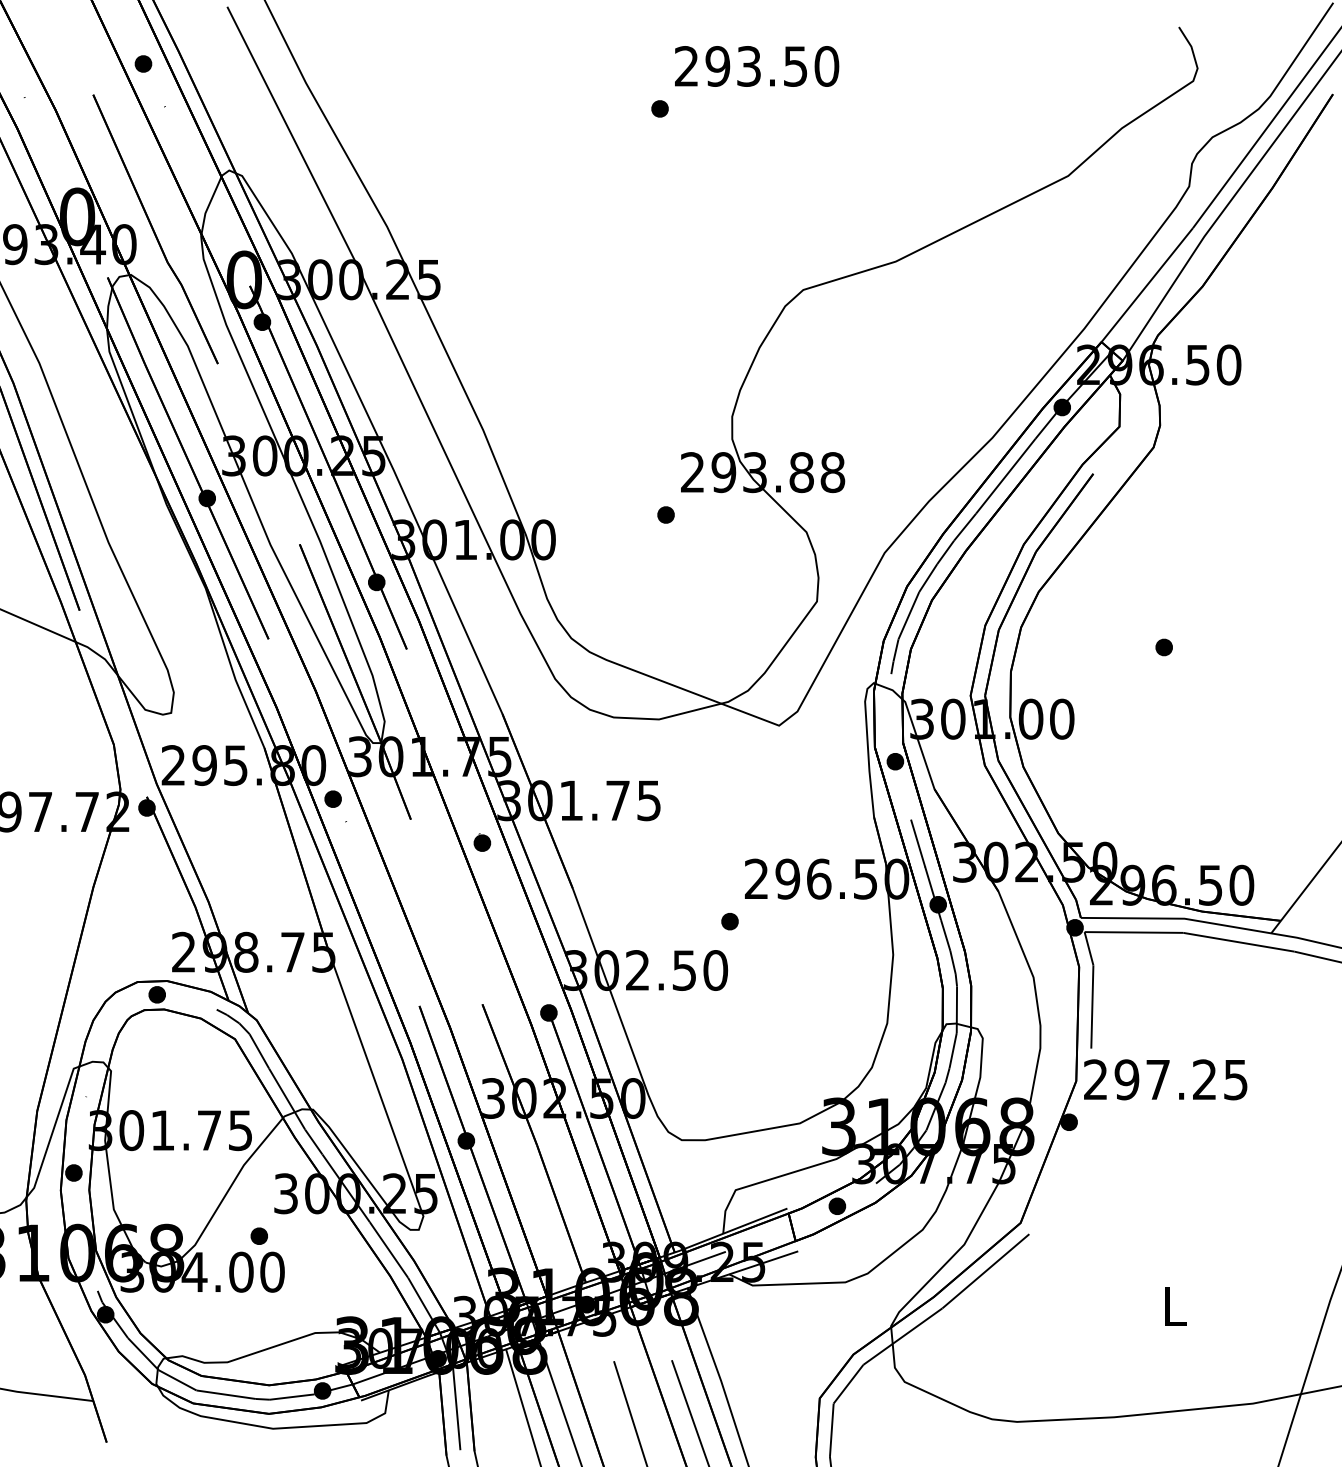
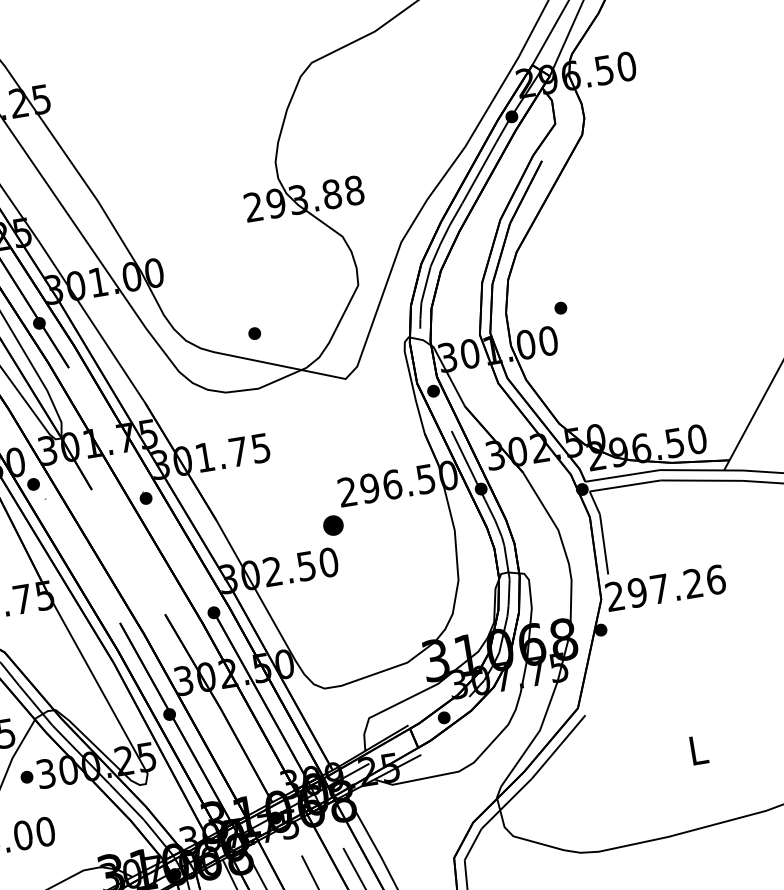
part: (665, 514) -> (254, 333), moved
part: (1163, 647) -> (560, 308), moved
part: (729, 921) -> (333, 525), size x1.6
text: (1236, 1079) -> (716, 579), 297.25 -> 297.26
part: (258, 1235) -> (26, 776), moved

